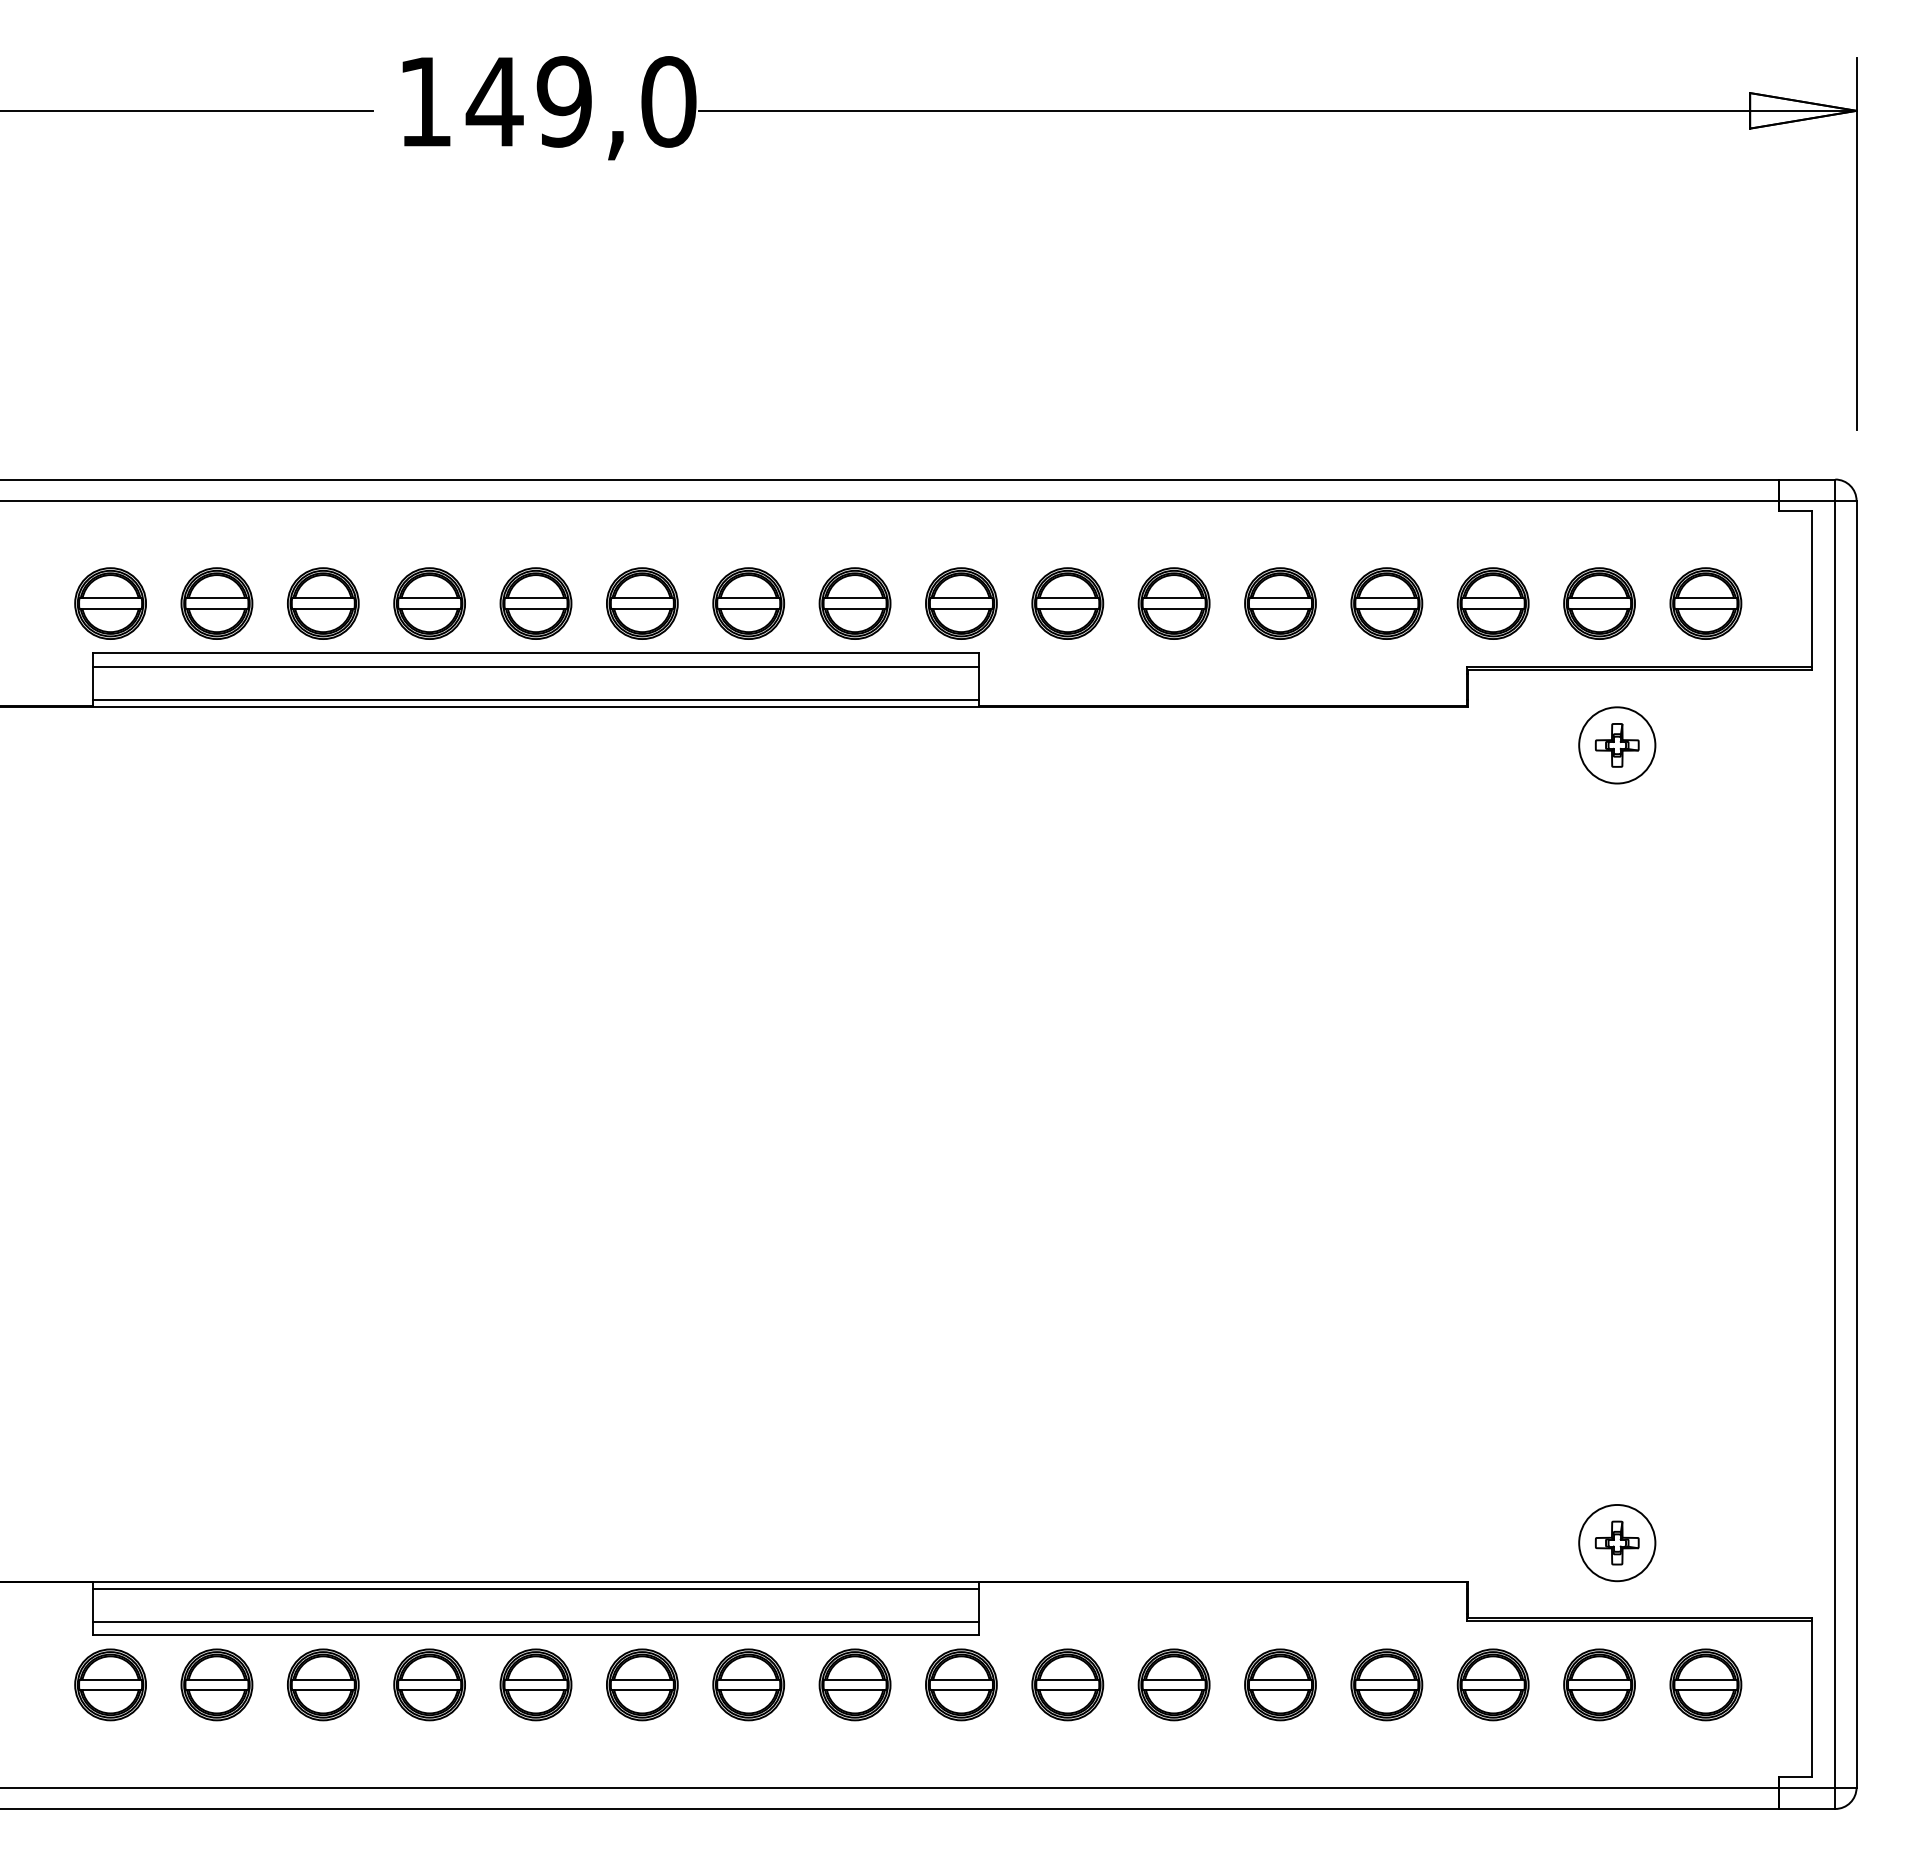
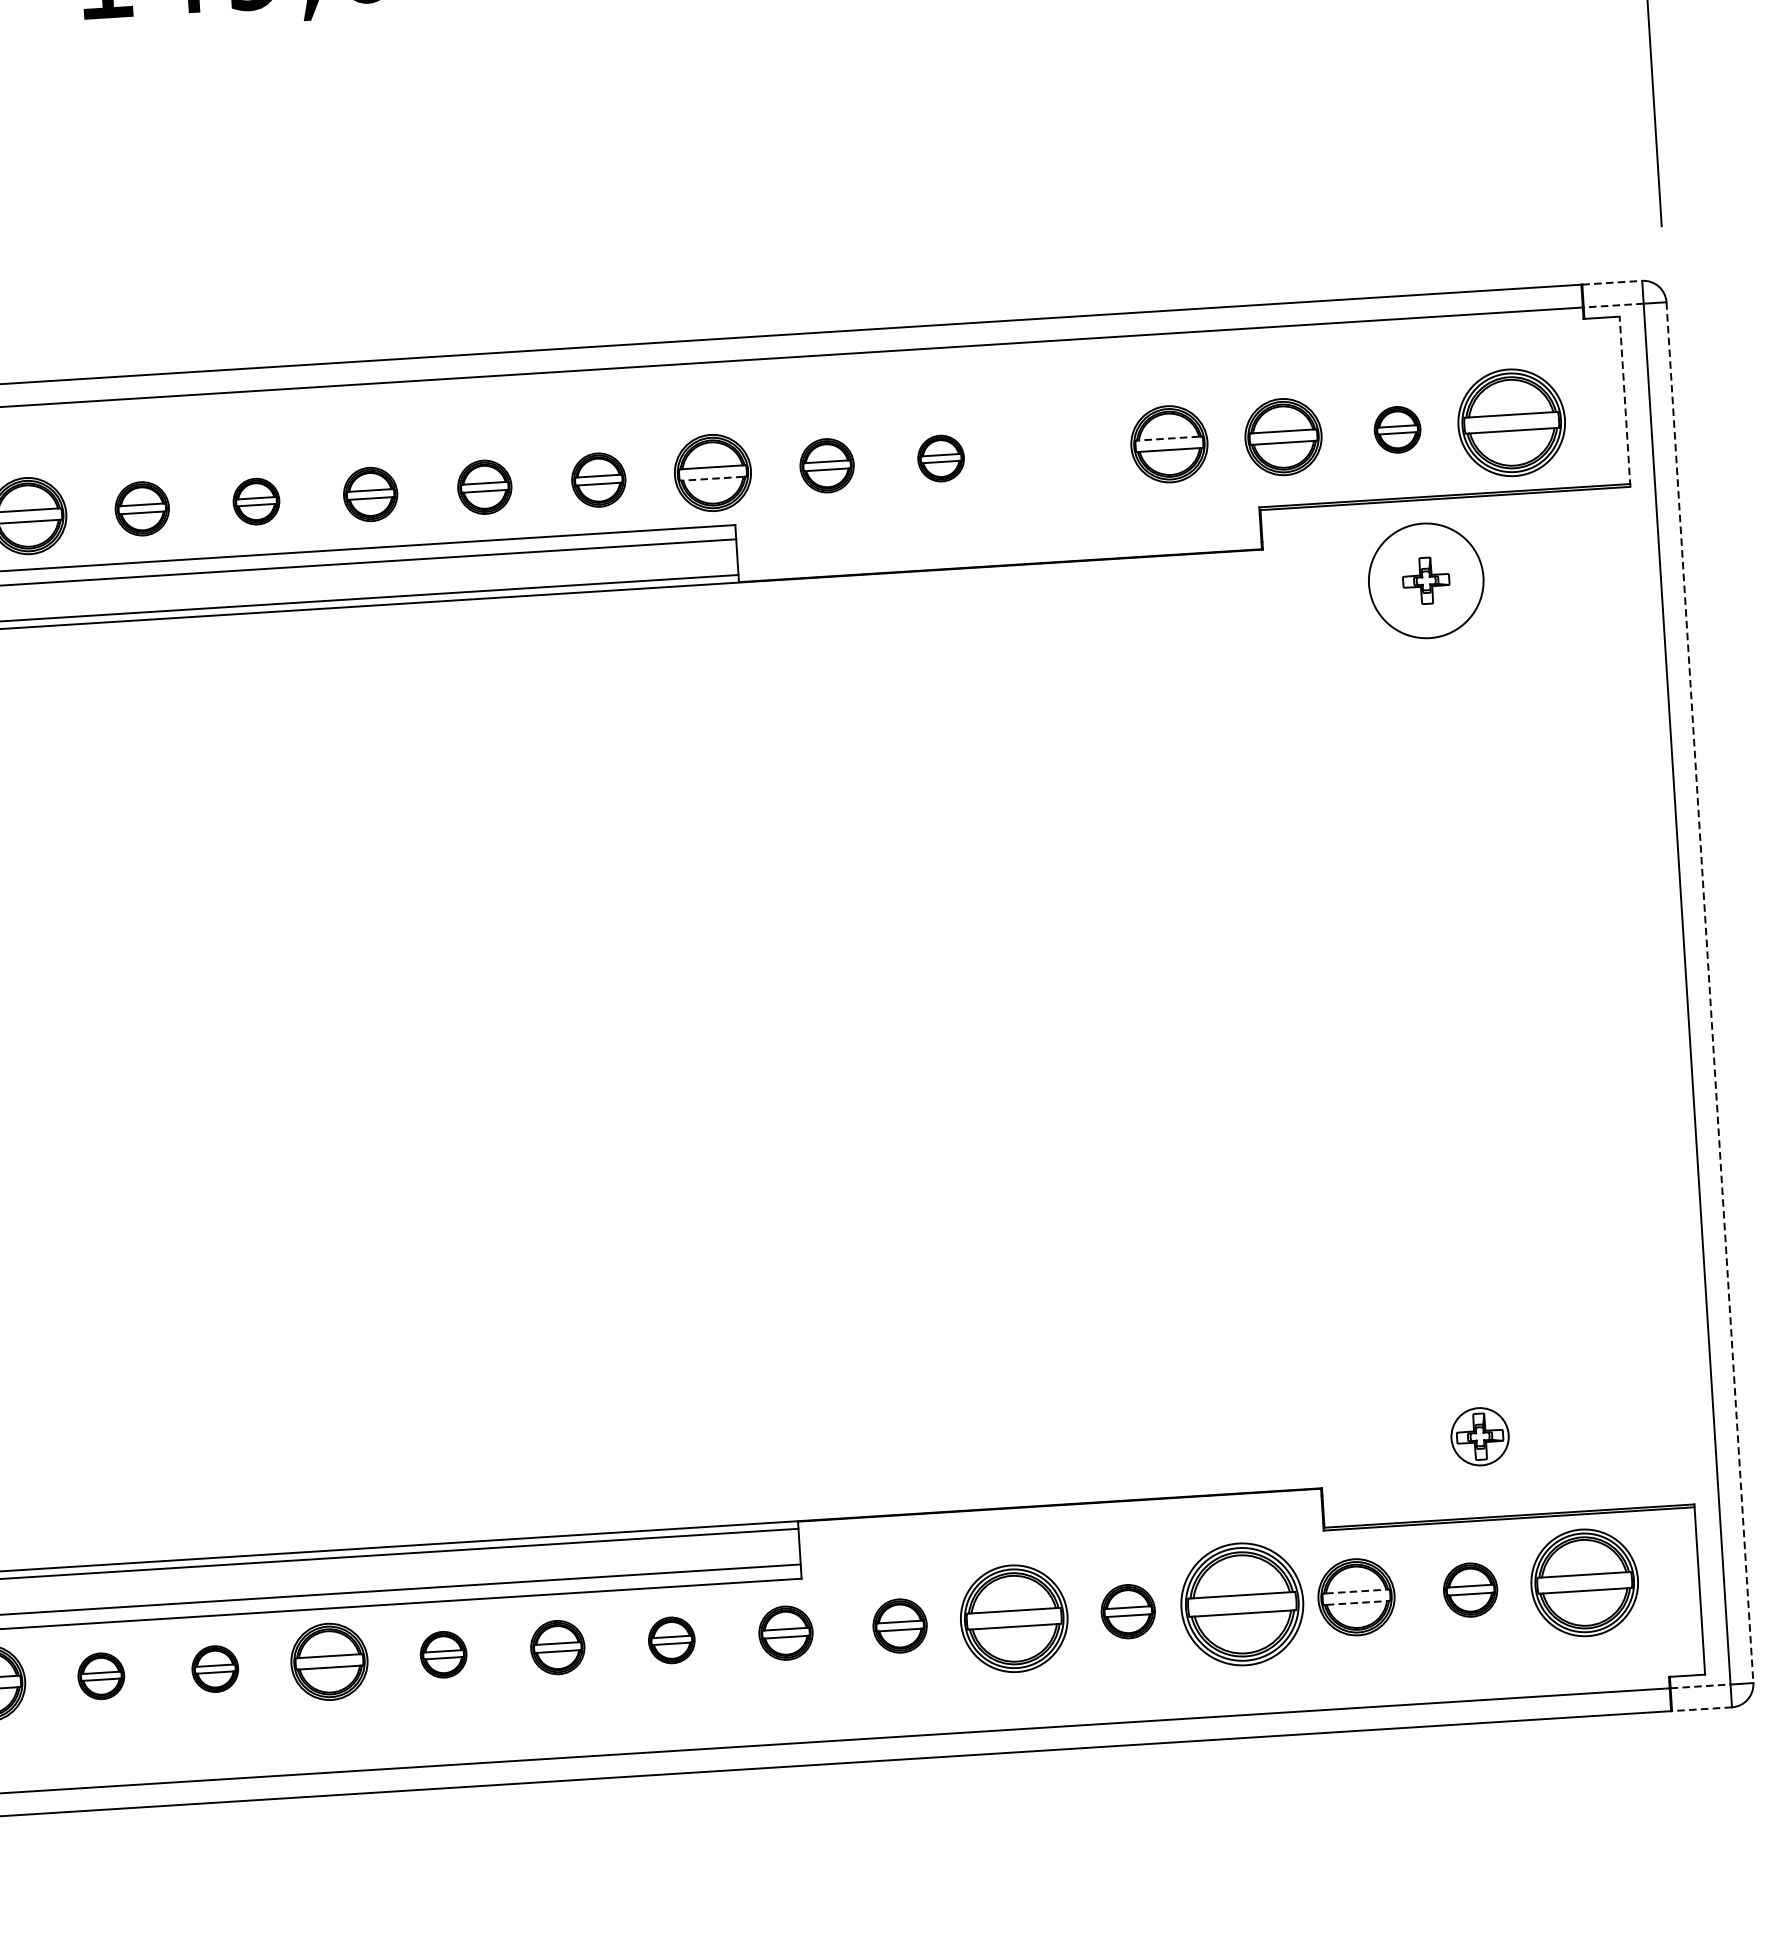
line: (1807, 479) -> (1612, 282), solid -> dashed
line: (1807, 500) -> (1613, 305), solid -> dashed
line: (1812, 590) -> (1625, 401), solid -> dashed
line: (1386, 598) -> (1168, 438), solid -> dashed
part: (429, 603) -> (142, 508), size x0.7
part: (535, 603) -> (255, 501), size x0.6
part: (642, 603) -> (370, 494), size x0.7
part: (748, 603) -> (484, 487), size x0.7
part: (854, 603) -> (598, 480), size x0.7
part: (1067, 603) -> (826, 465), size x0.7
part: (1173, 603) -> (940, 458), size x0.6
part: (1280, 603) -> (1055, 451), removed
part: (1599, 603) -> (1397, 429), size x0.6
part: (1705, 603) -> (1511, 422), size x1.4
line: (960, 608) -> (712, 478), solid -> dashed
circle: (1617, 745) -> (1426, 580), size x1.4
line: (1856, 1144) -> (1709, 992), solid -> dashed
circle: (1617, 1542) -> (1480, 1436), size x0.7
line: (1493, 1679) -> (1356, 1591), solid -> dashed
part: (323, 1684) -> (101, 1675), size x0.6
part: (429, 1684) -> (215, 1668), size x0.6
part: (642, 1684) -> (443, 1654), size x0.6
part: (748, 1684) -> (557, 1647), size x0.7
part: (854, 1684) -> (671, 1639), size x0.6
part: (961, 1684) -> (786, 1632), size x0.7
part: (1067, 1684) -> (899, 1625), size x0.7
part: (1173, 1684) -> (1013, 1618), size x1.4
part: (1280, 1684) -> (1128, 1611), size x0.7
part: (1386, 1684) -> (1242, 1604), size x1.6
part: (1599, 1684) -> (1470, 1589), size x0.7
part: (1705, 1684) -> (1584, 1582), size x1.4
line: (1493, 1690) -> (1357, 1603), solid -> dashed
line: (1807, 1787) -> (1700, 1686), solid -> dashed
line: (1807, 1808) -> (1702, 1708), solid -> dashed

